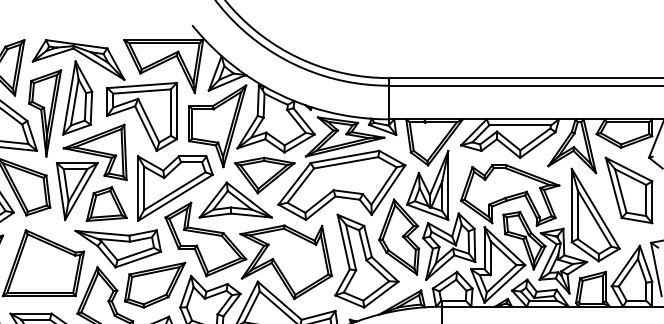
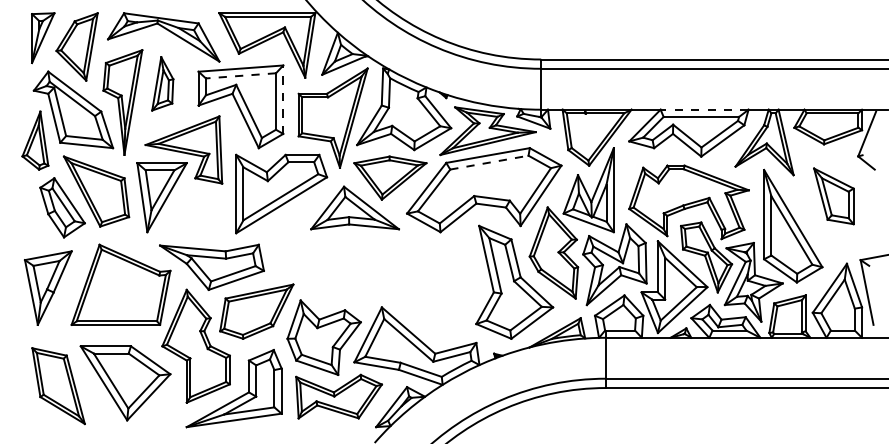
line: (141, 91) -> (240, 75), solid -> dashed
part: (77, 97) -> (162, 83), size x0.6
line: (177, 110) -> (283, 99), solid -> dashed
line: (522, 119) -> (704, 109), solid -> dashed
line: (346, 162) -> (489, 162), solid -> dashed
part: (628, 190) -> (833, 196), size x0.7
part: (106, 203) -> (197, 212), removed
part: (243, 254) -> (364, 274), removed

